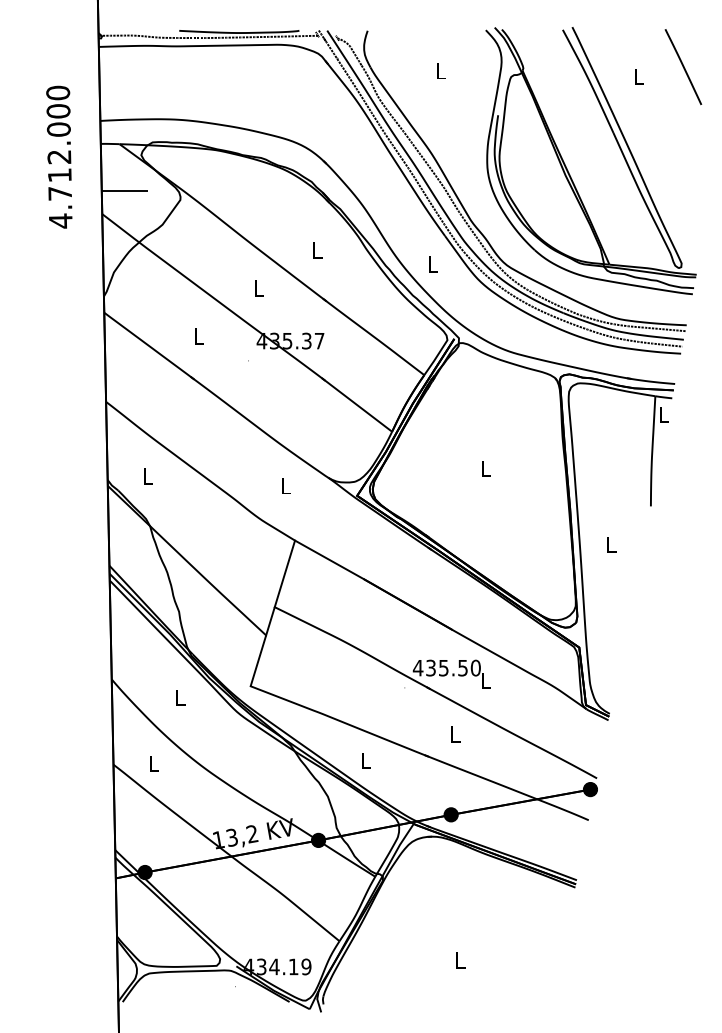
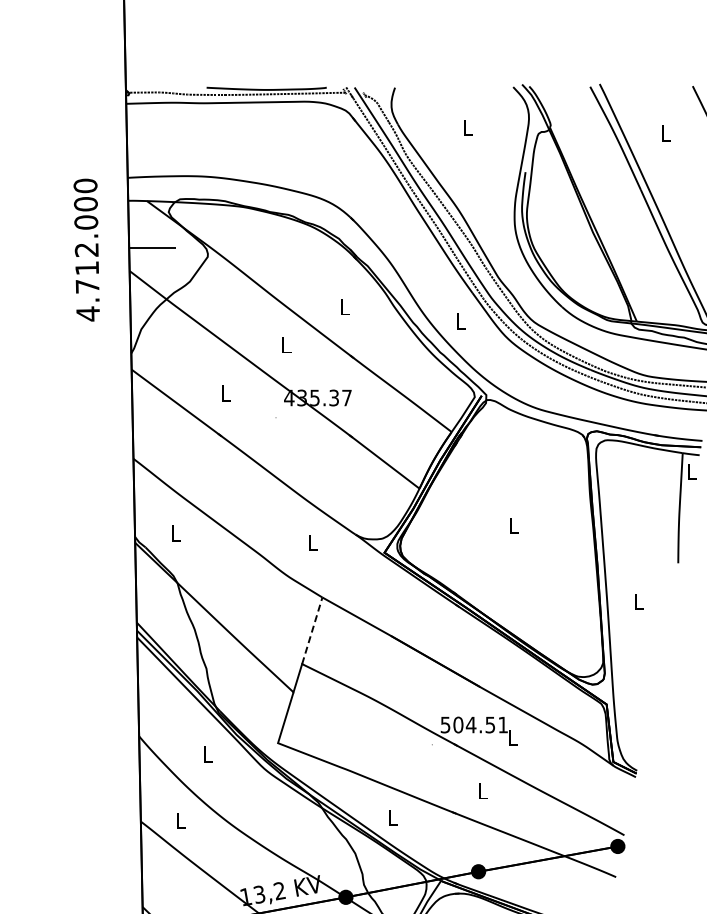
text: (59, 156) -> (86, 249), moved
line: (284, 573) -> (311, 630), solid -> dashed
text: (446, 667) -> (473, 724), 435.50 -> 504.51

